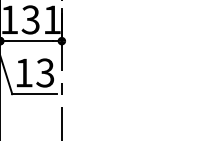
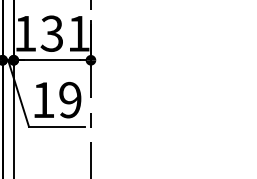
text: (44, 73) -> (69, 100), 13 -> 19

